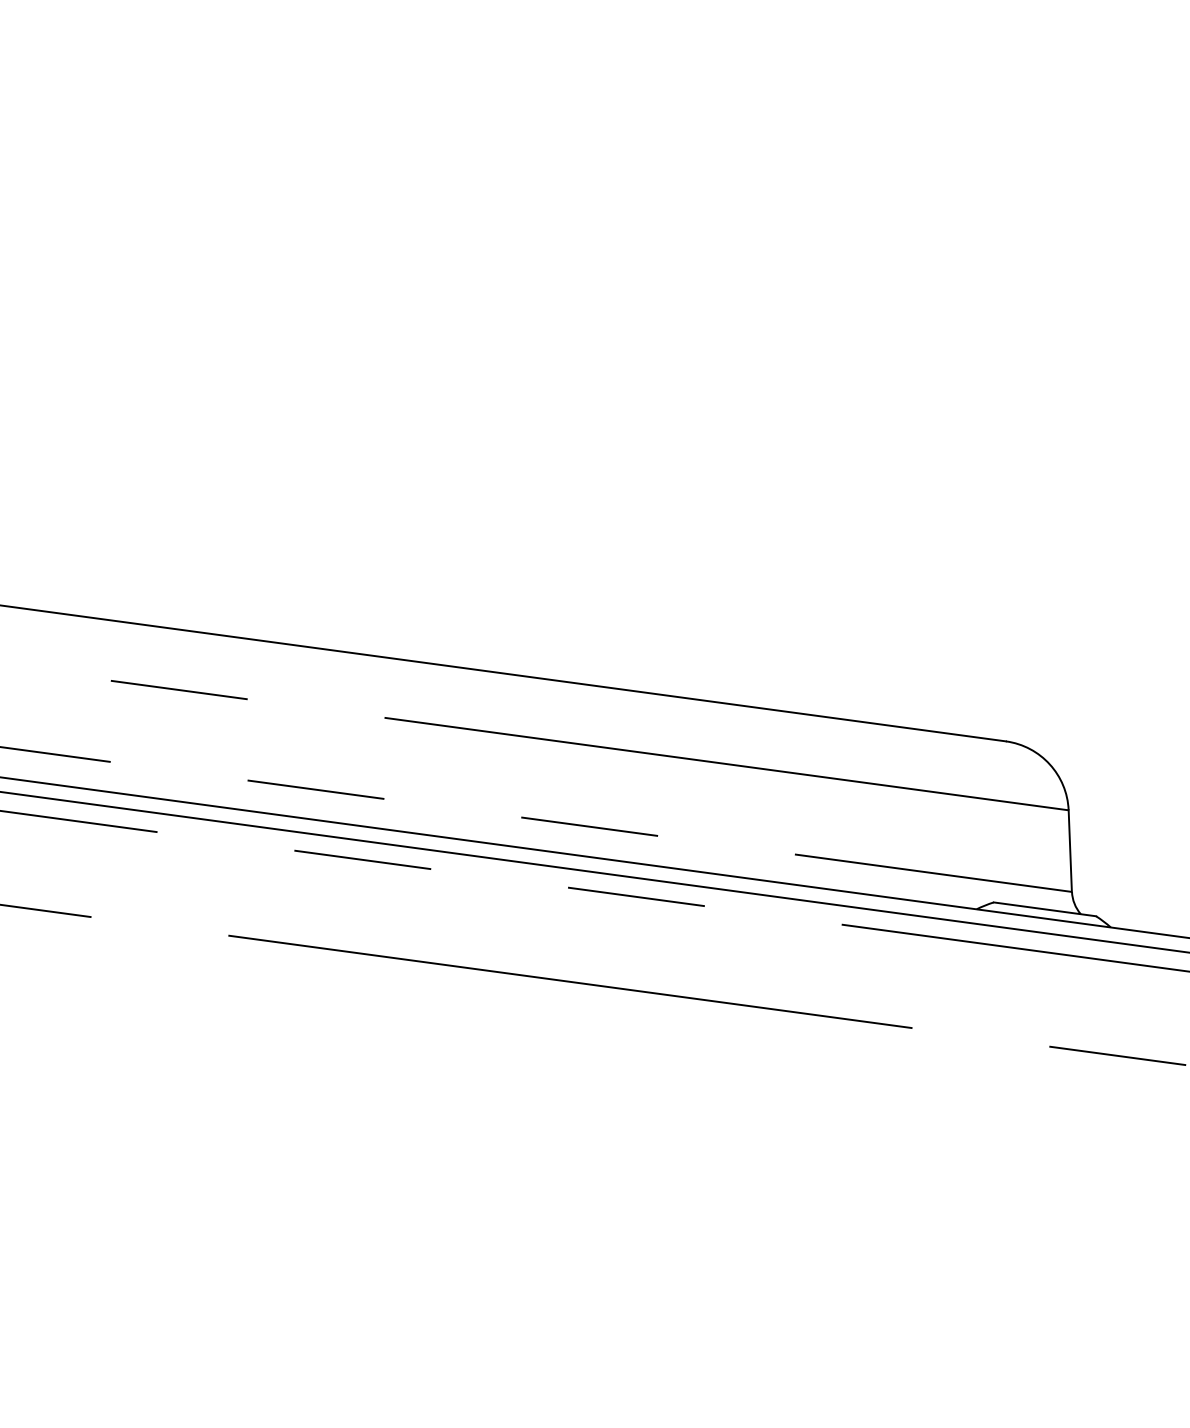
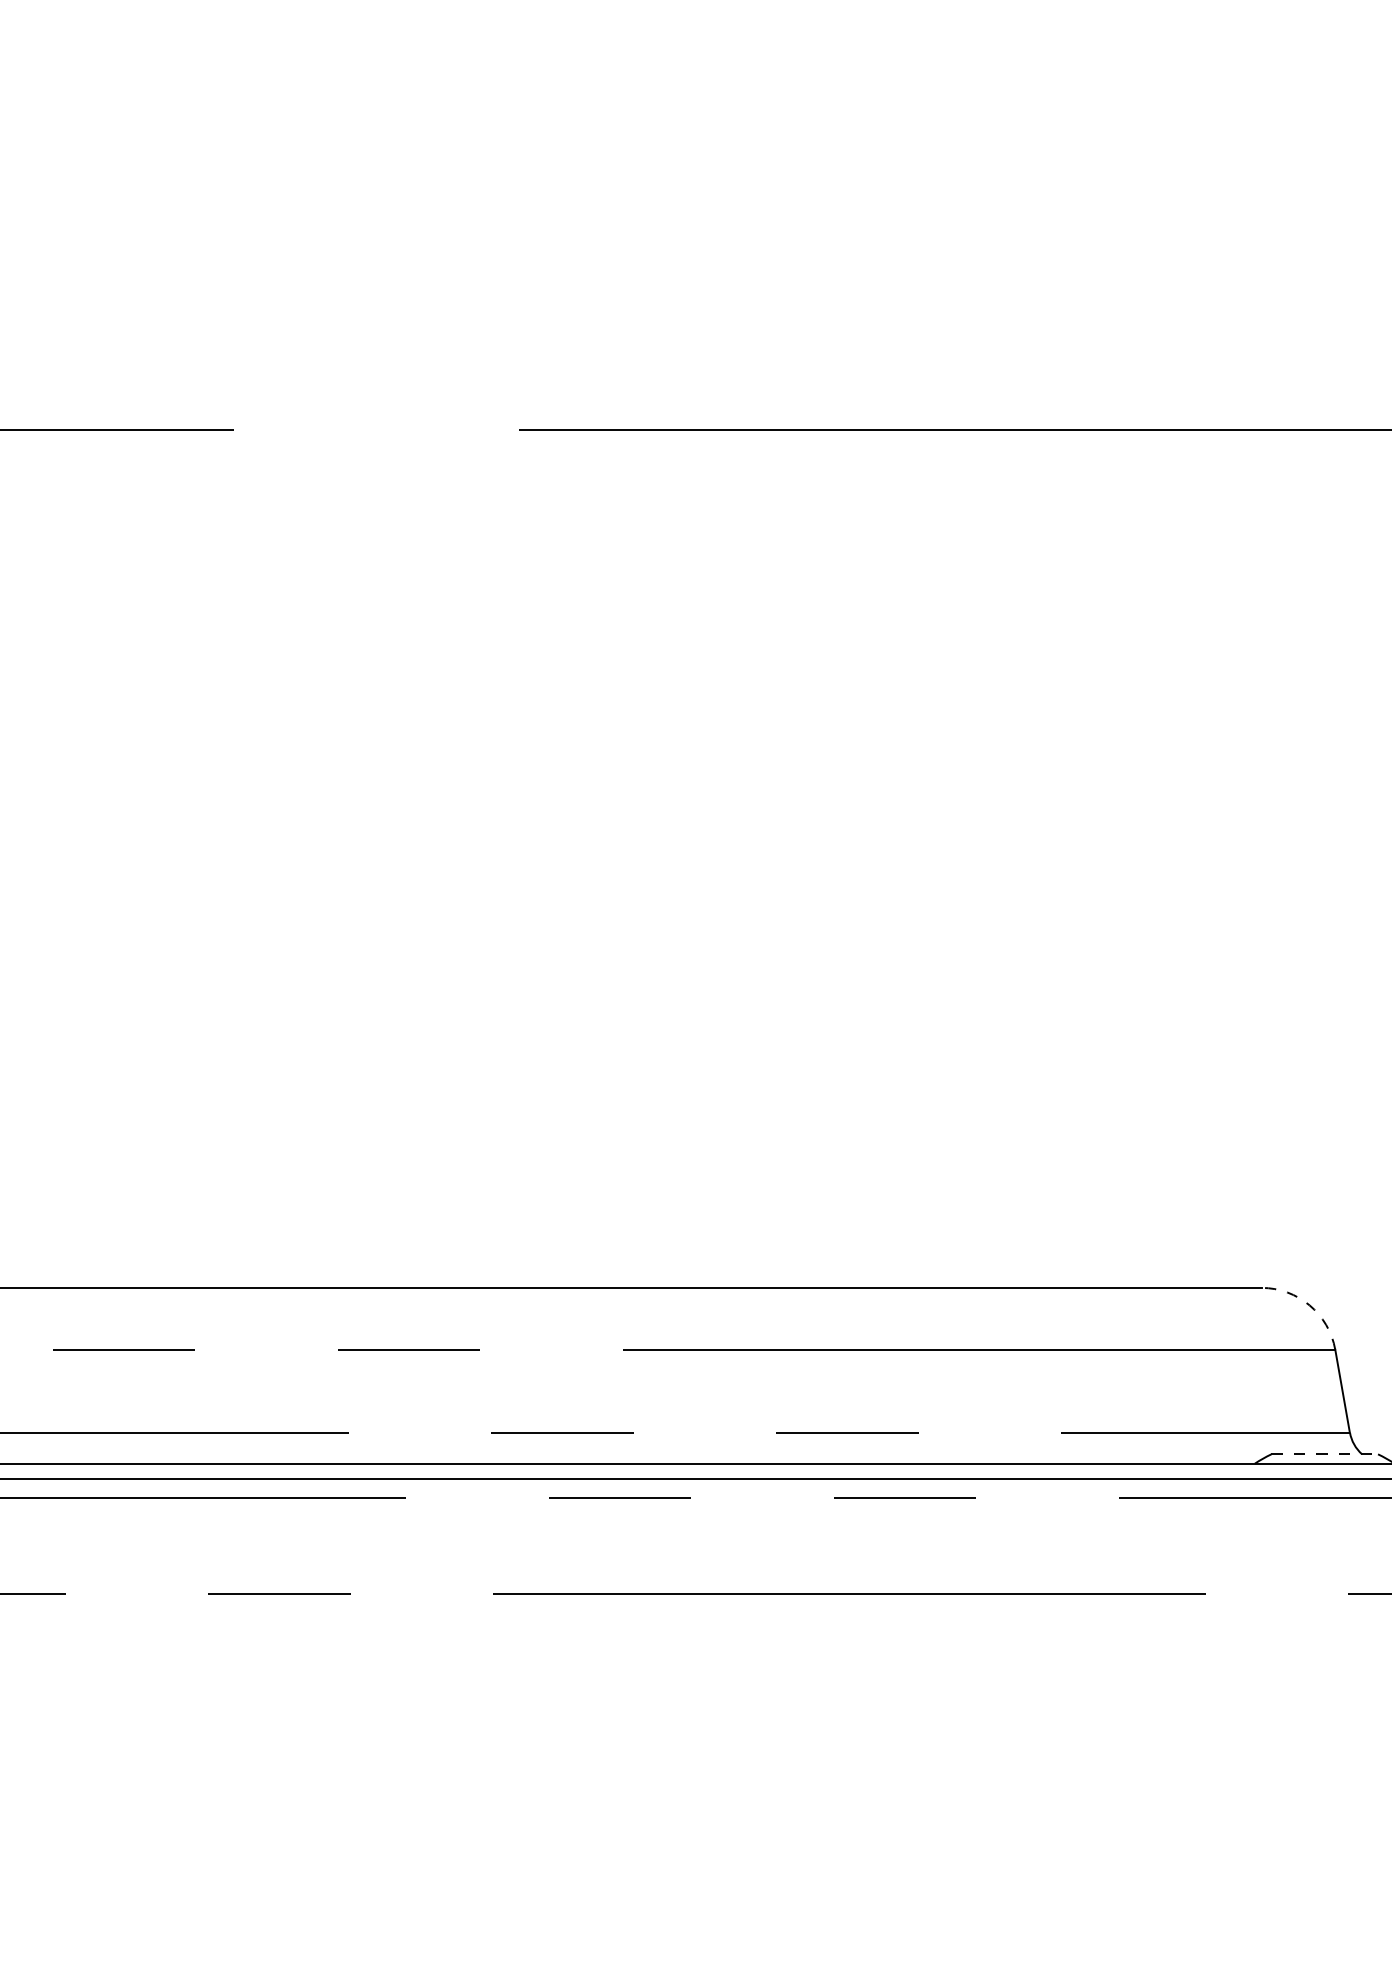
arc: (1049, 764) -> (1309, 1305), solid -> dashed
line: (1045, 909) -> (1325, 1454), solid -> dashed

